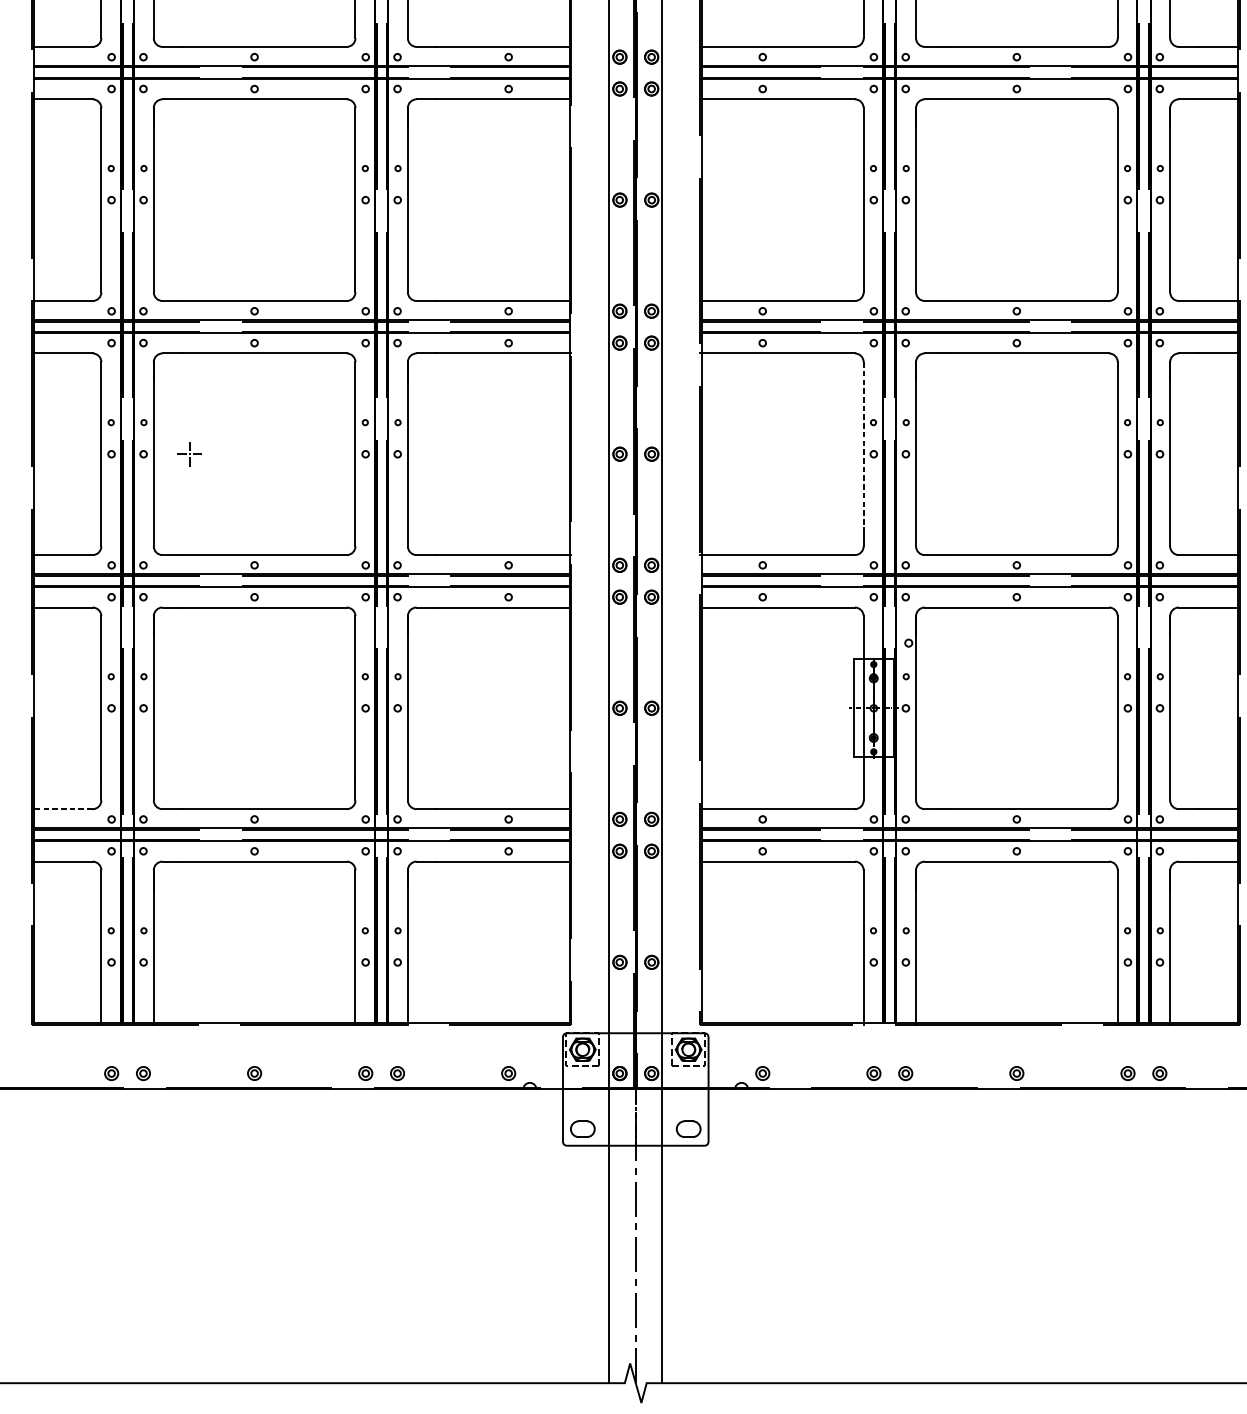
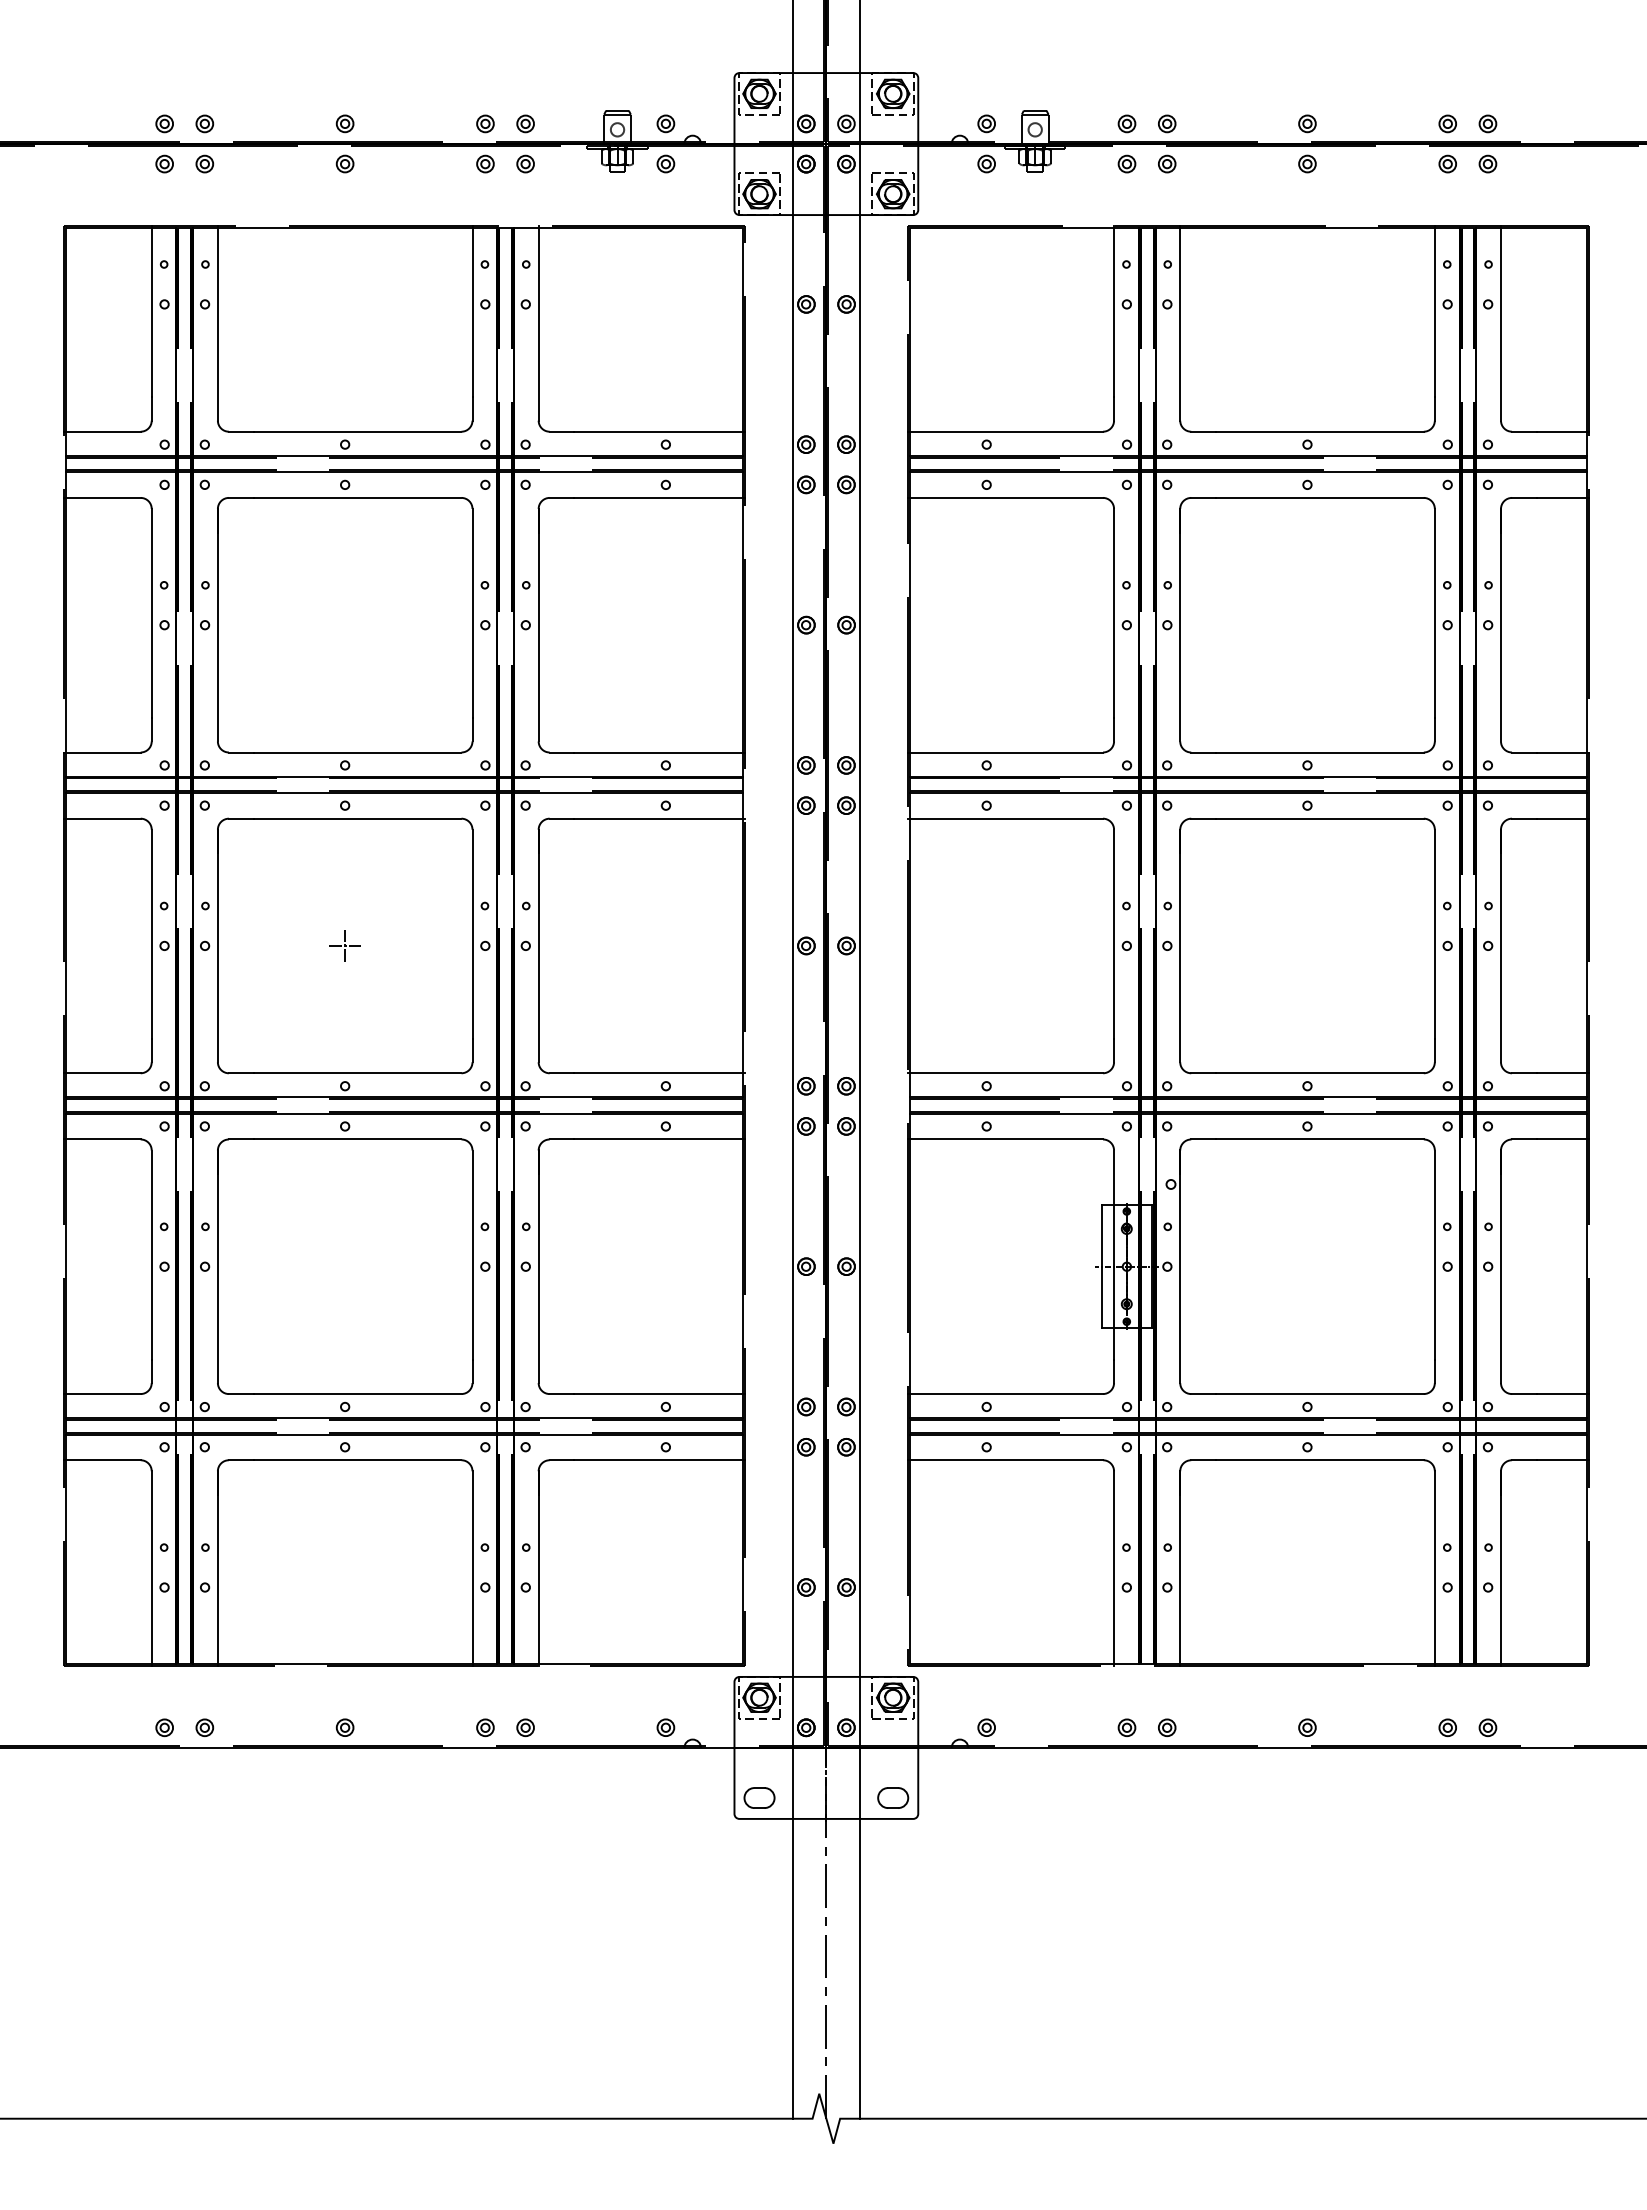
line: (864, 445) -> (1114, 934), dashed -> solid
part: (189, 453) -> (344, 945), moved
line: (61, 809) -> (101, 1394), dashed -> solid

